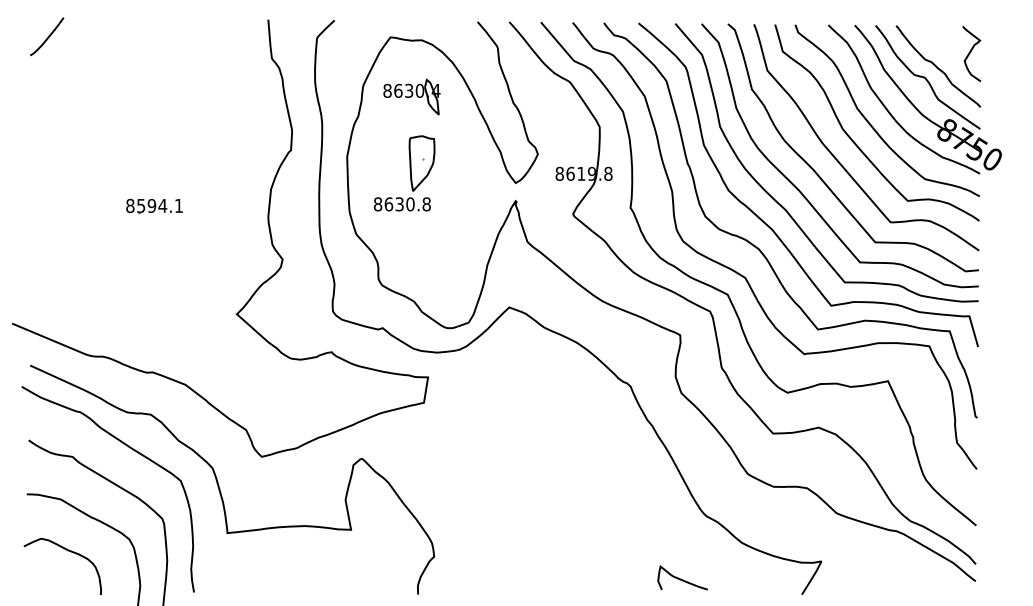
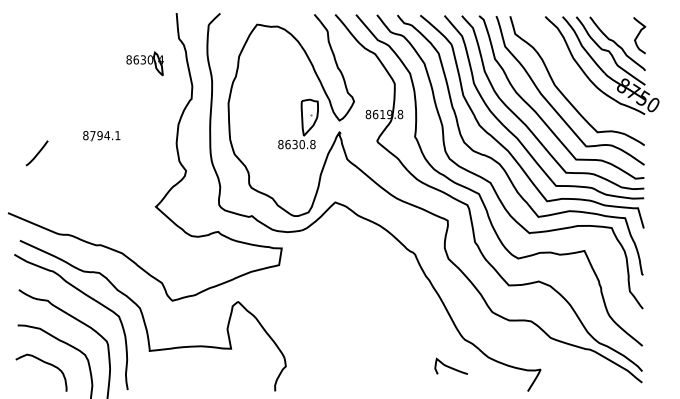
curve: (46, 37) -> (36, 153), moved
part: (410, 96) -> (144, 63), moved
curve: (872, 125) -> (574, 82), removed
part: (404, 172) -> (298, 123), moved
text: (140, 205) -> (92, 135), 8594.1 -> 8794.1
curve: (681, 578) -> (450, 366), moved

